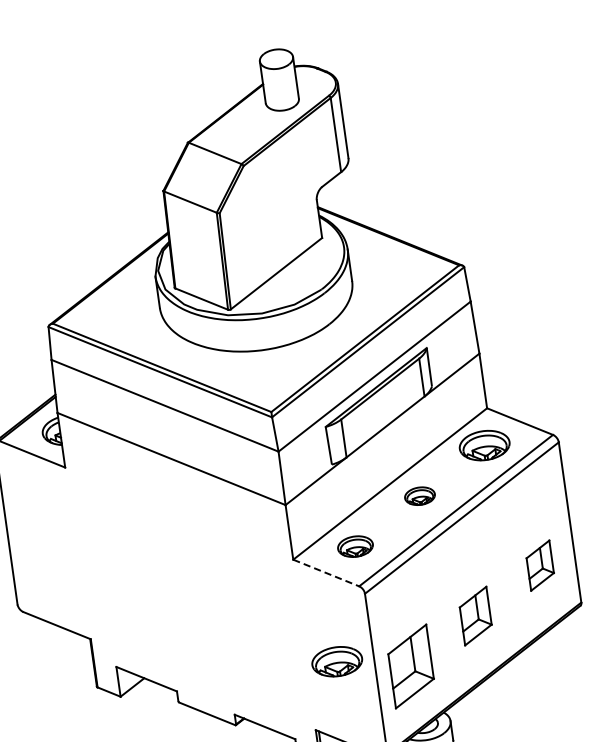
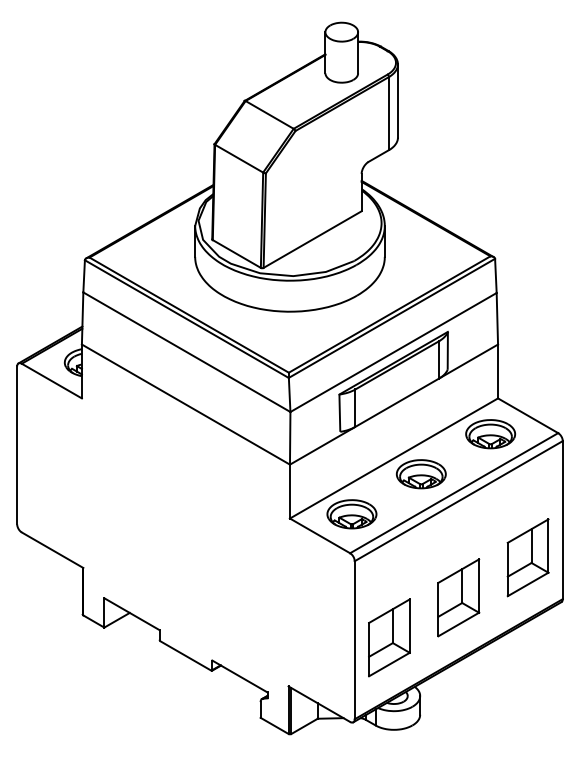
part: (419, 496) -> (420, 474), size x1.67
part: (355, 546) -> (351, 514), size x1.43
part: (539, 565) -> (527, 557), size x1.67
line: (326, 572) -> (320, 535), dashed -> solid
part: (475, 615) -> (458, 597), size x1.43
part: (337, 662) -> (318, 623), removed

